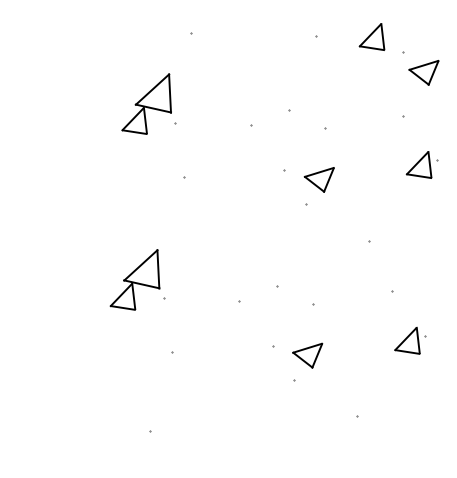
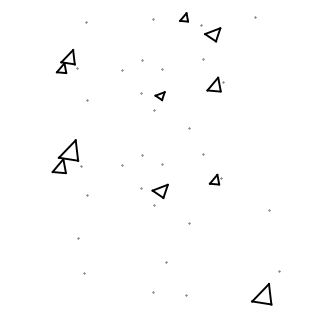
part: (371, 36) -> (183, 17), size x0.6
part: (150, 103) -> (66, 61), size x0.7
part: (317, 177) -> (159, 95), size x0.6
part: (410, 339) -> (215, 179), size x0.7

